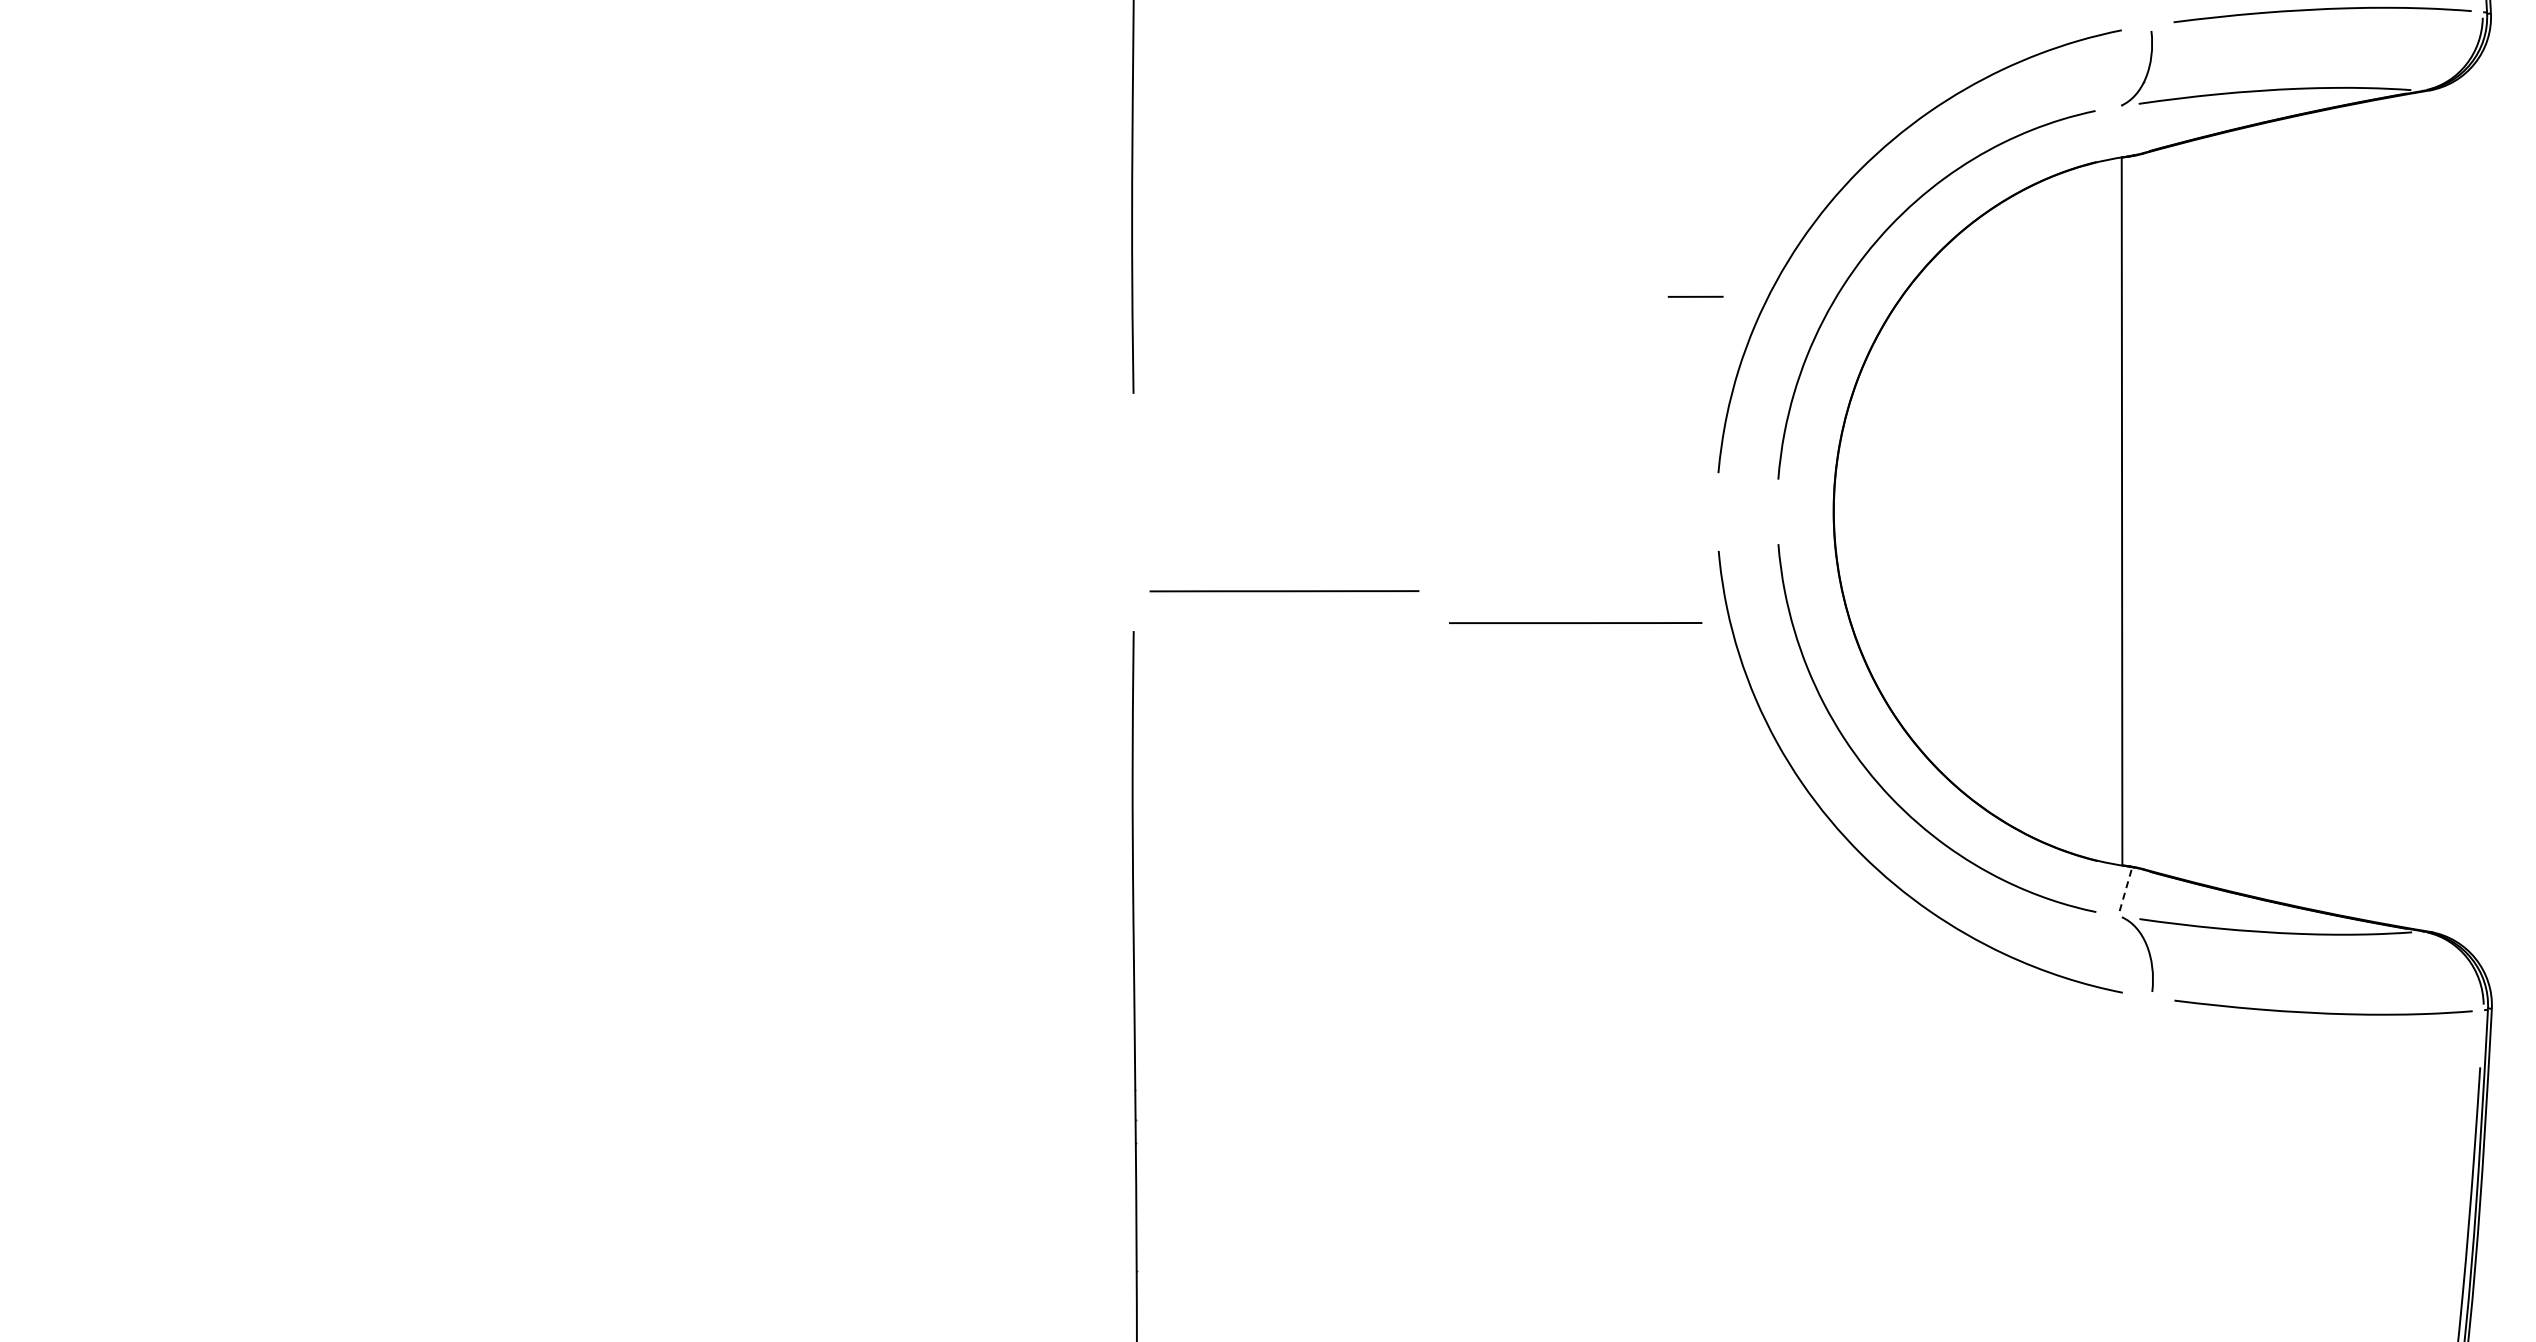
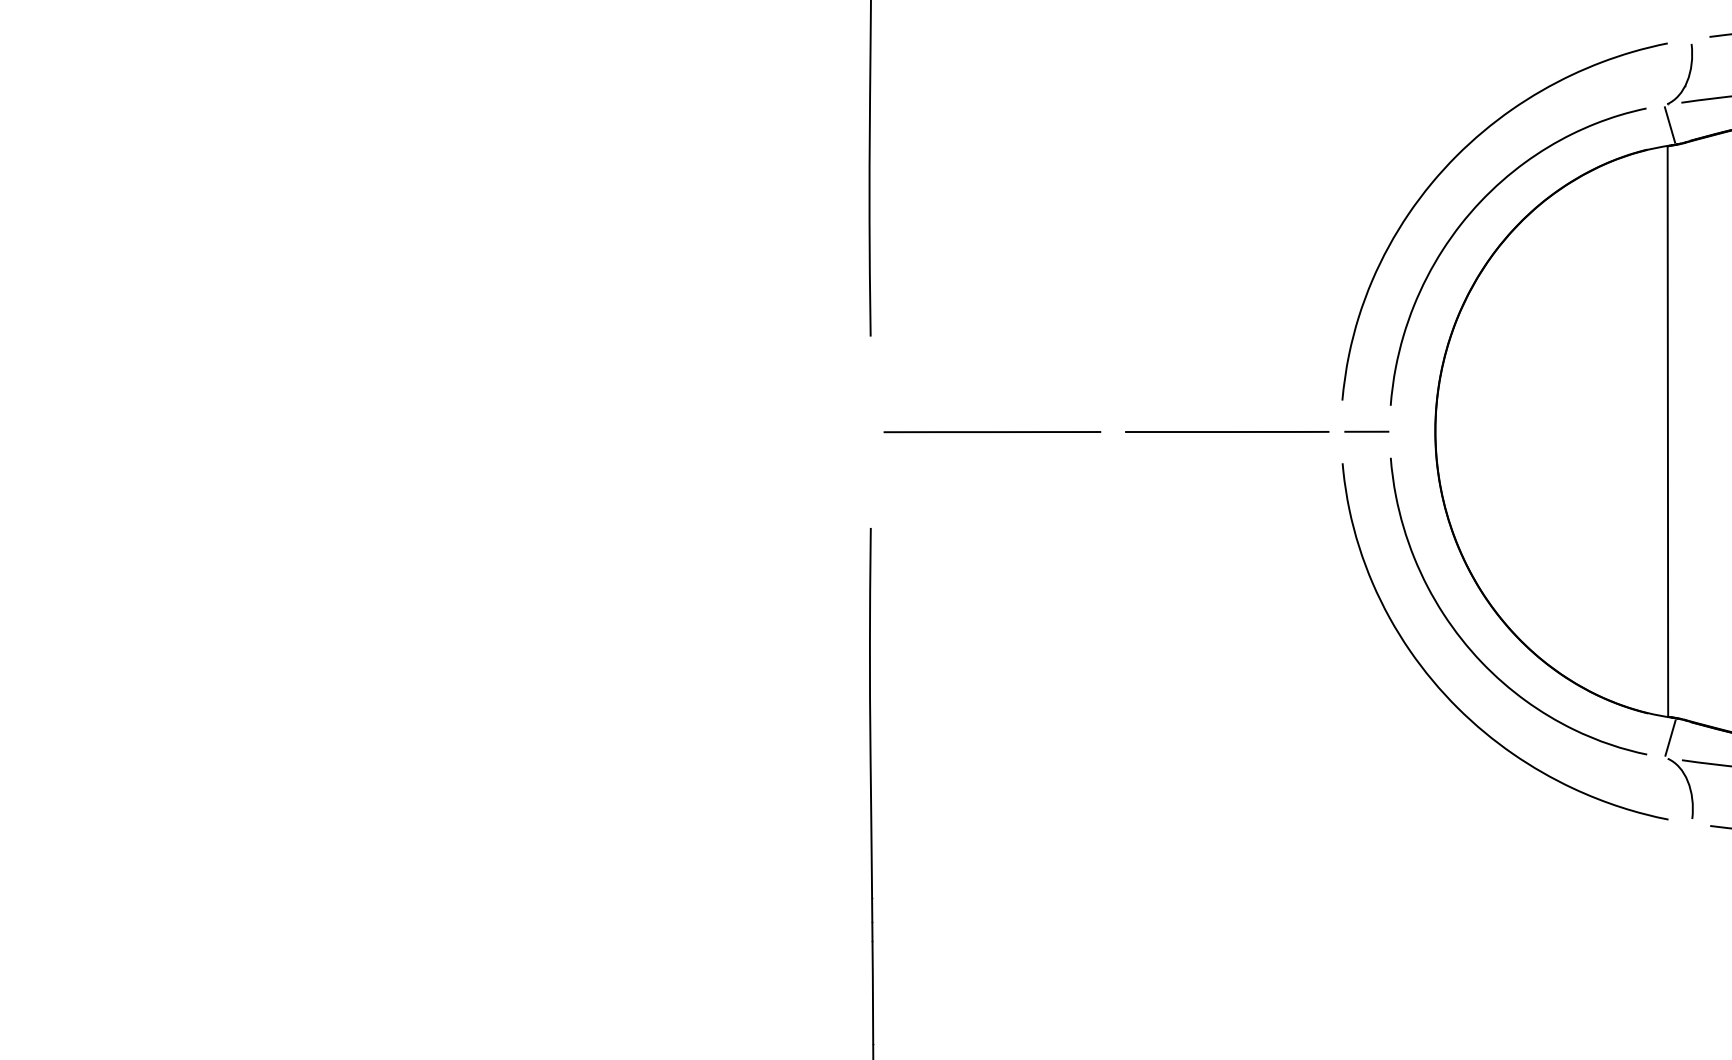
line: (2124, 131) -> (1669, 125), added
line: (1695, 296) -> (1366, 431), moved
line: (1284, 591) -> (992, 432), moved
line: (1575, 622) -> (1227, 431), moved
line: (2125, 891) -> (1670, 737), dashed -> solid

